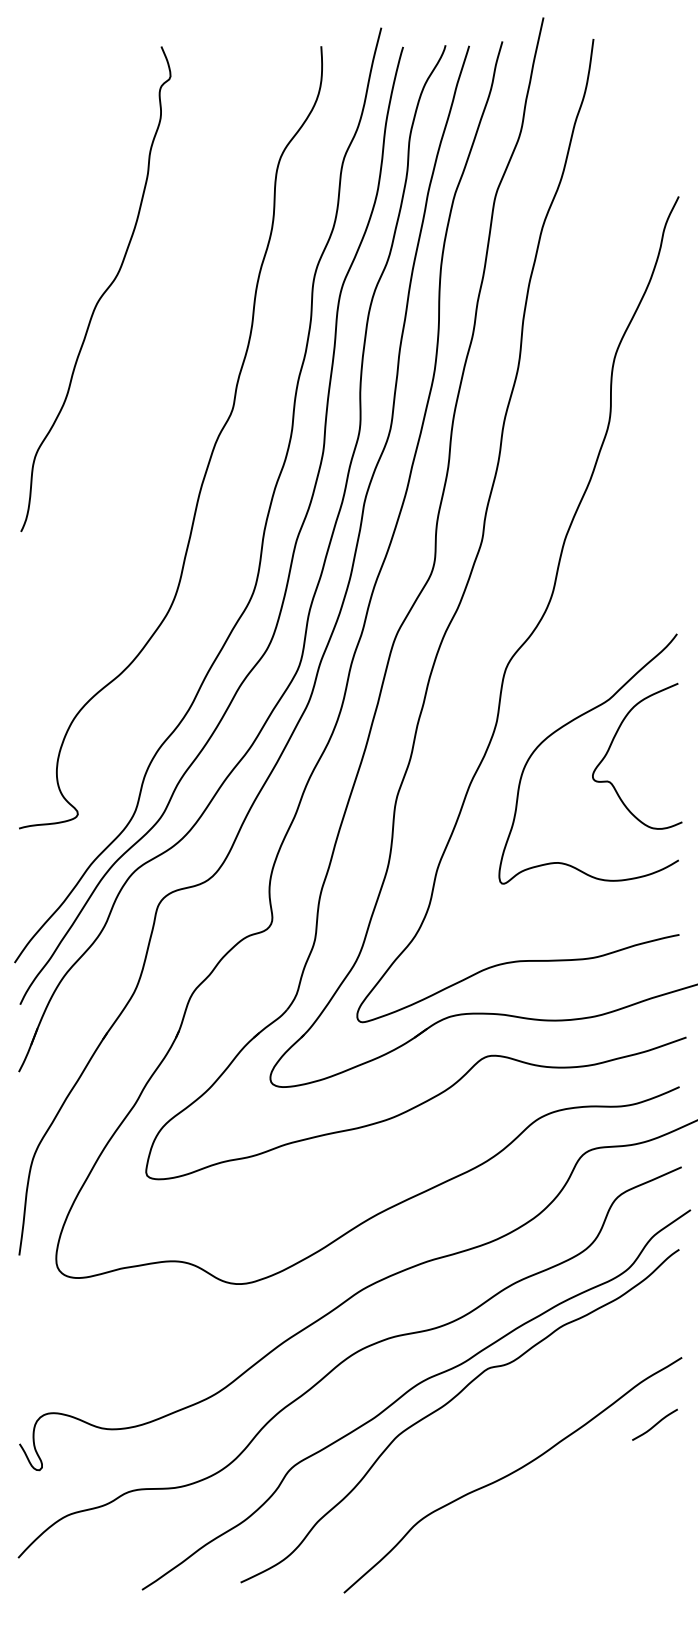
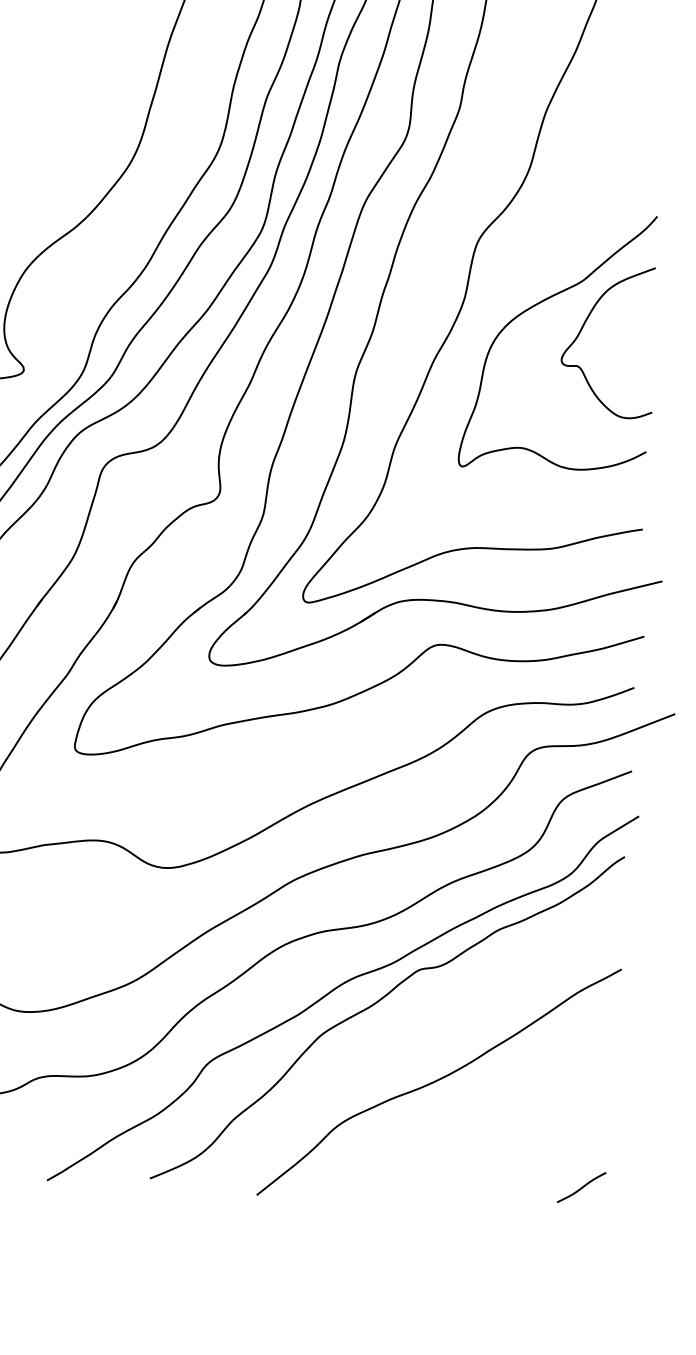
curve: (654, 1424) -> (581, 1187), moved

